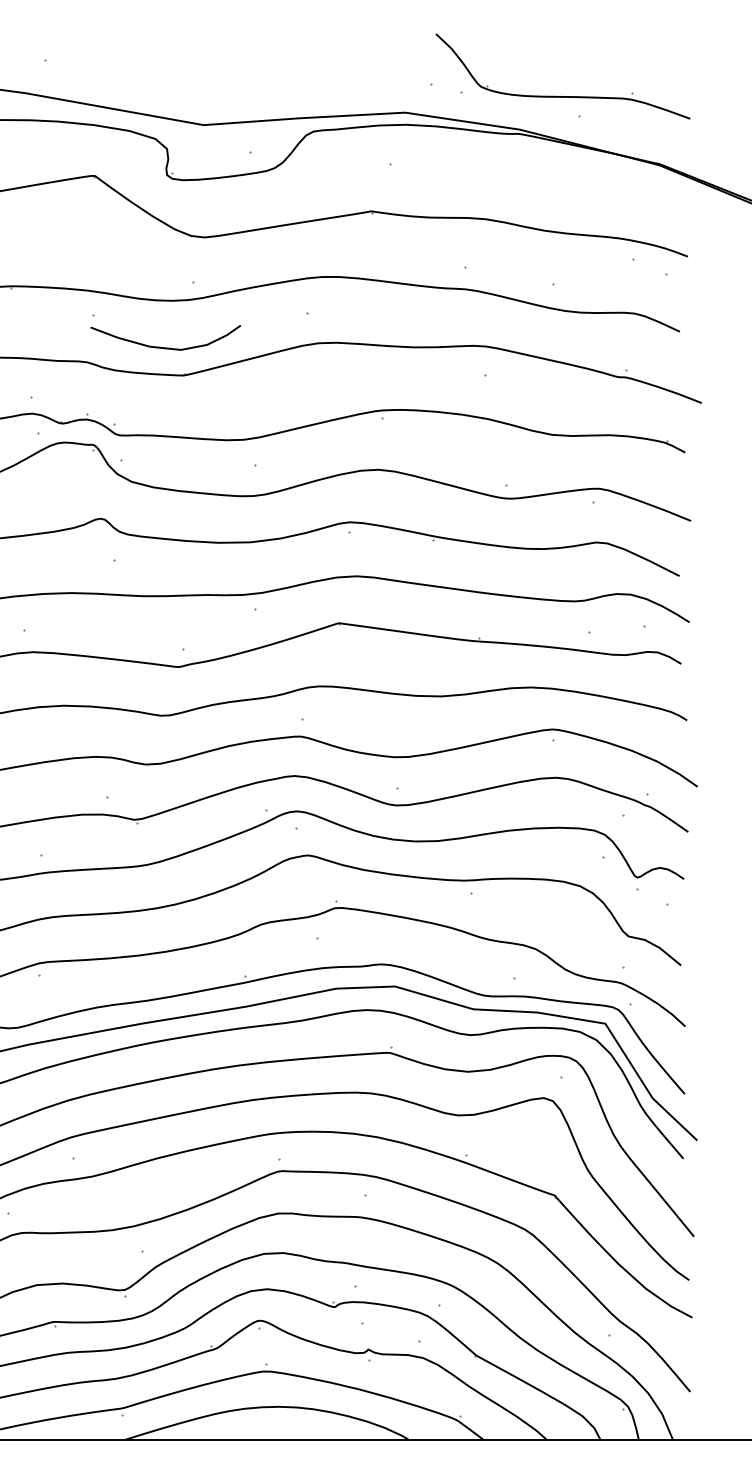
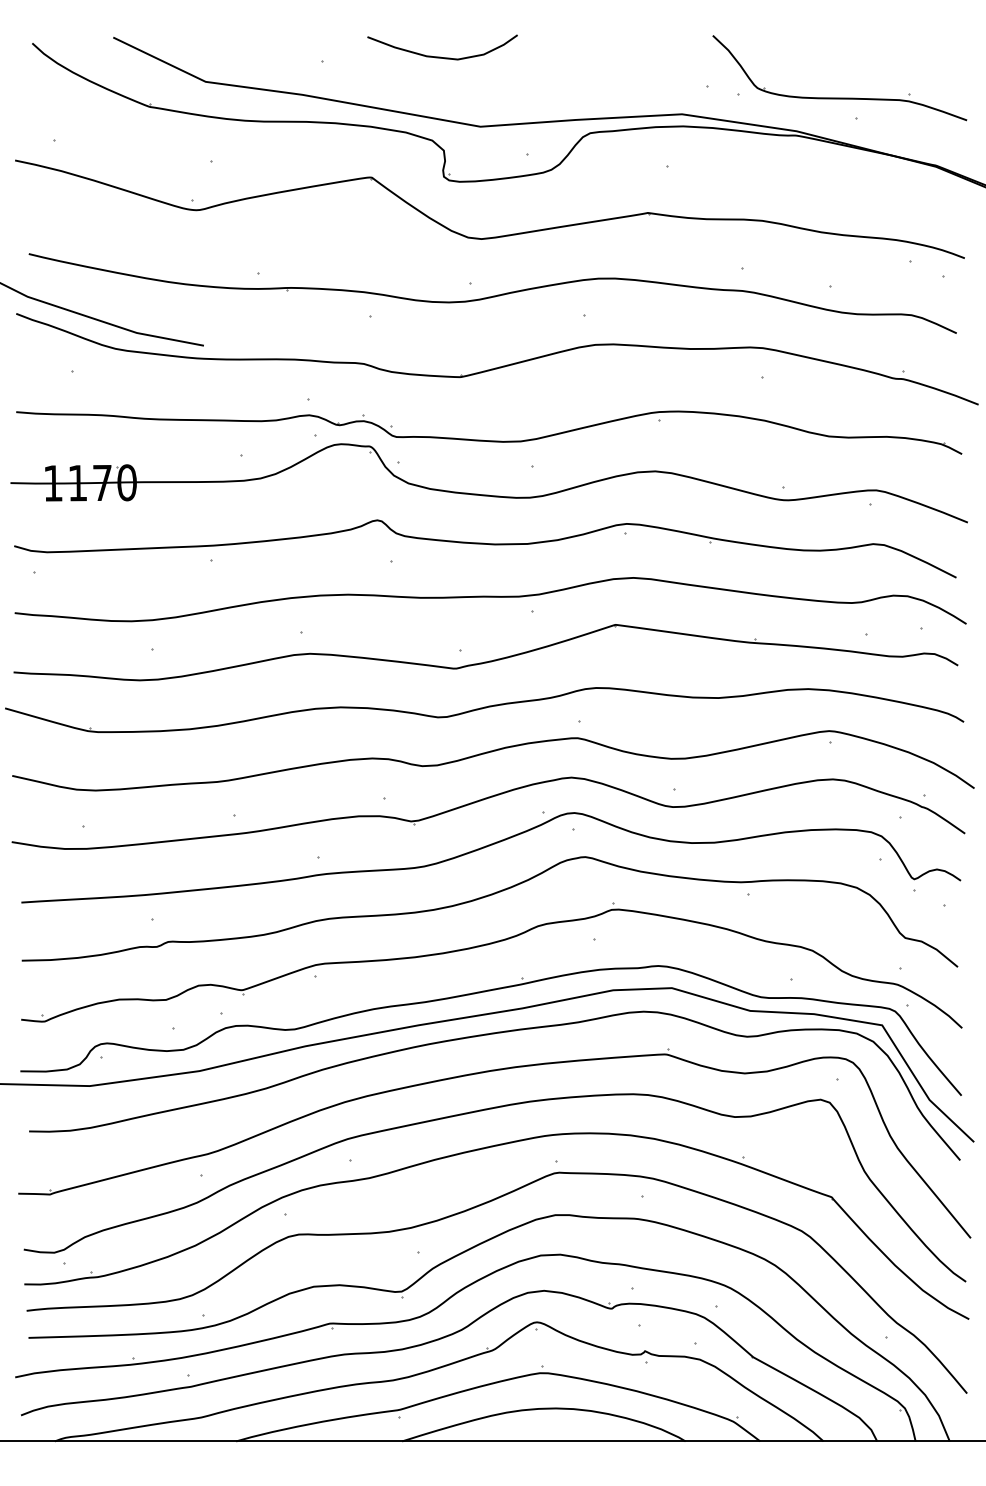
curve: (163, 346) -> (440, 56), moved

